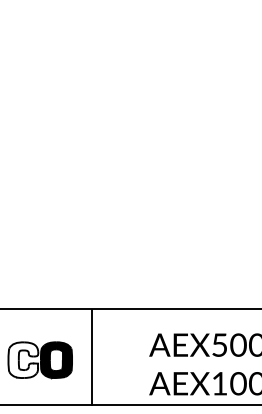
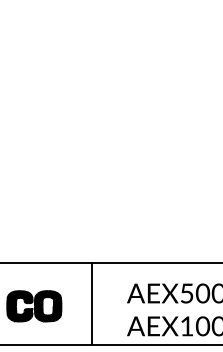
line: (92, 356) -> (92, 303), moved
fill: (22, 360) -> (19, 306), added

